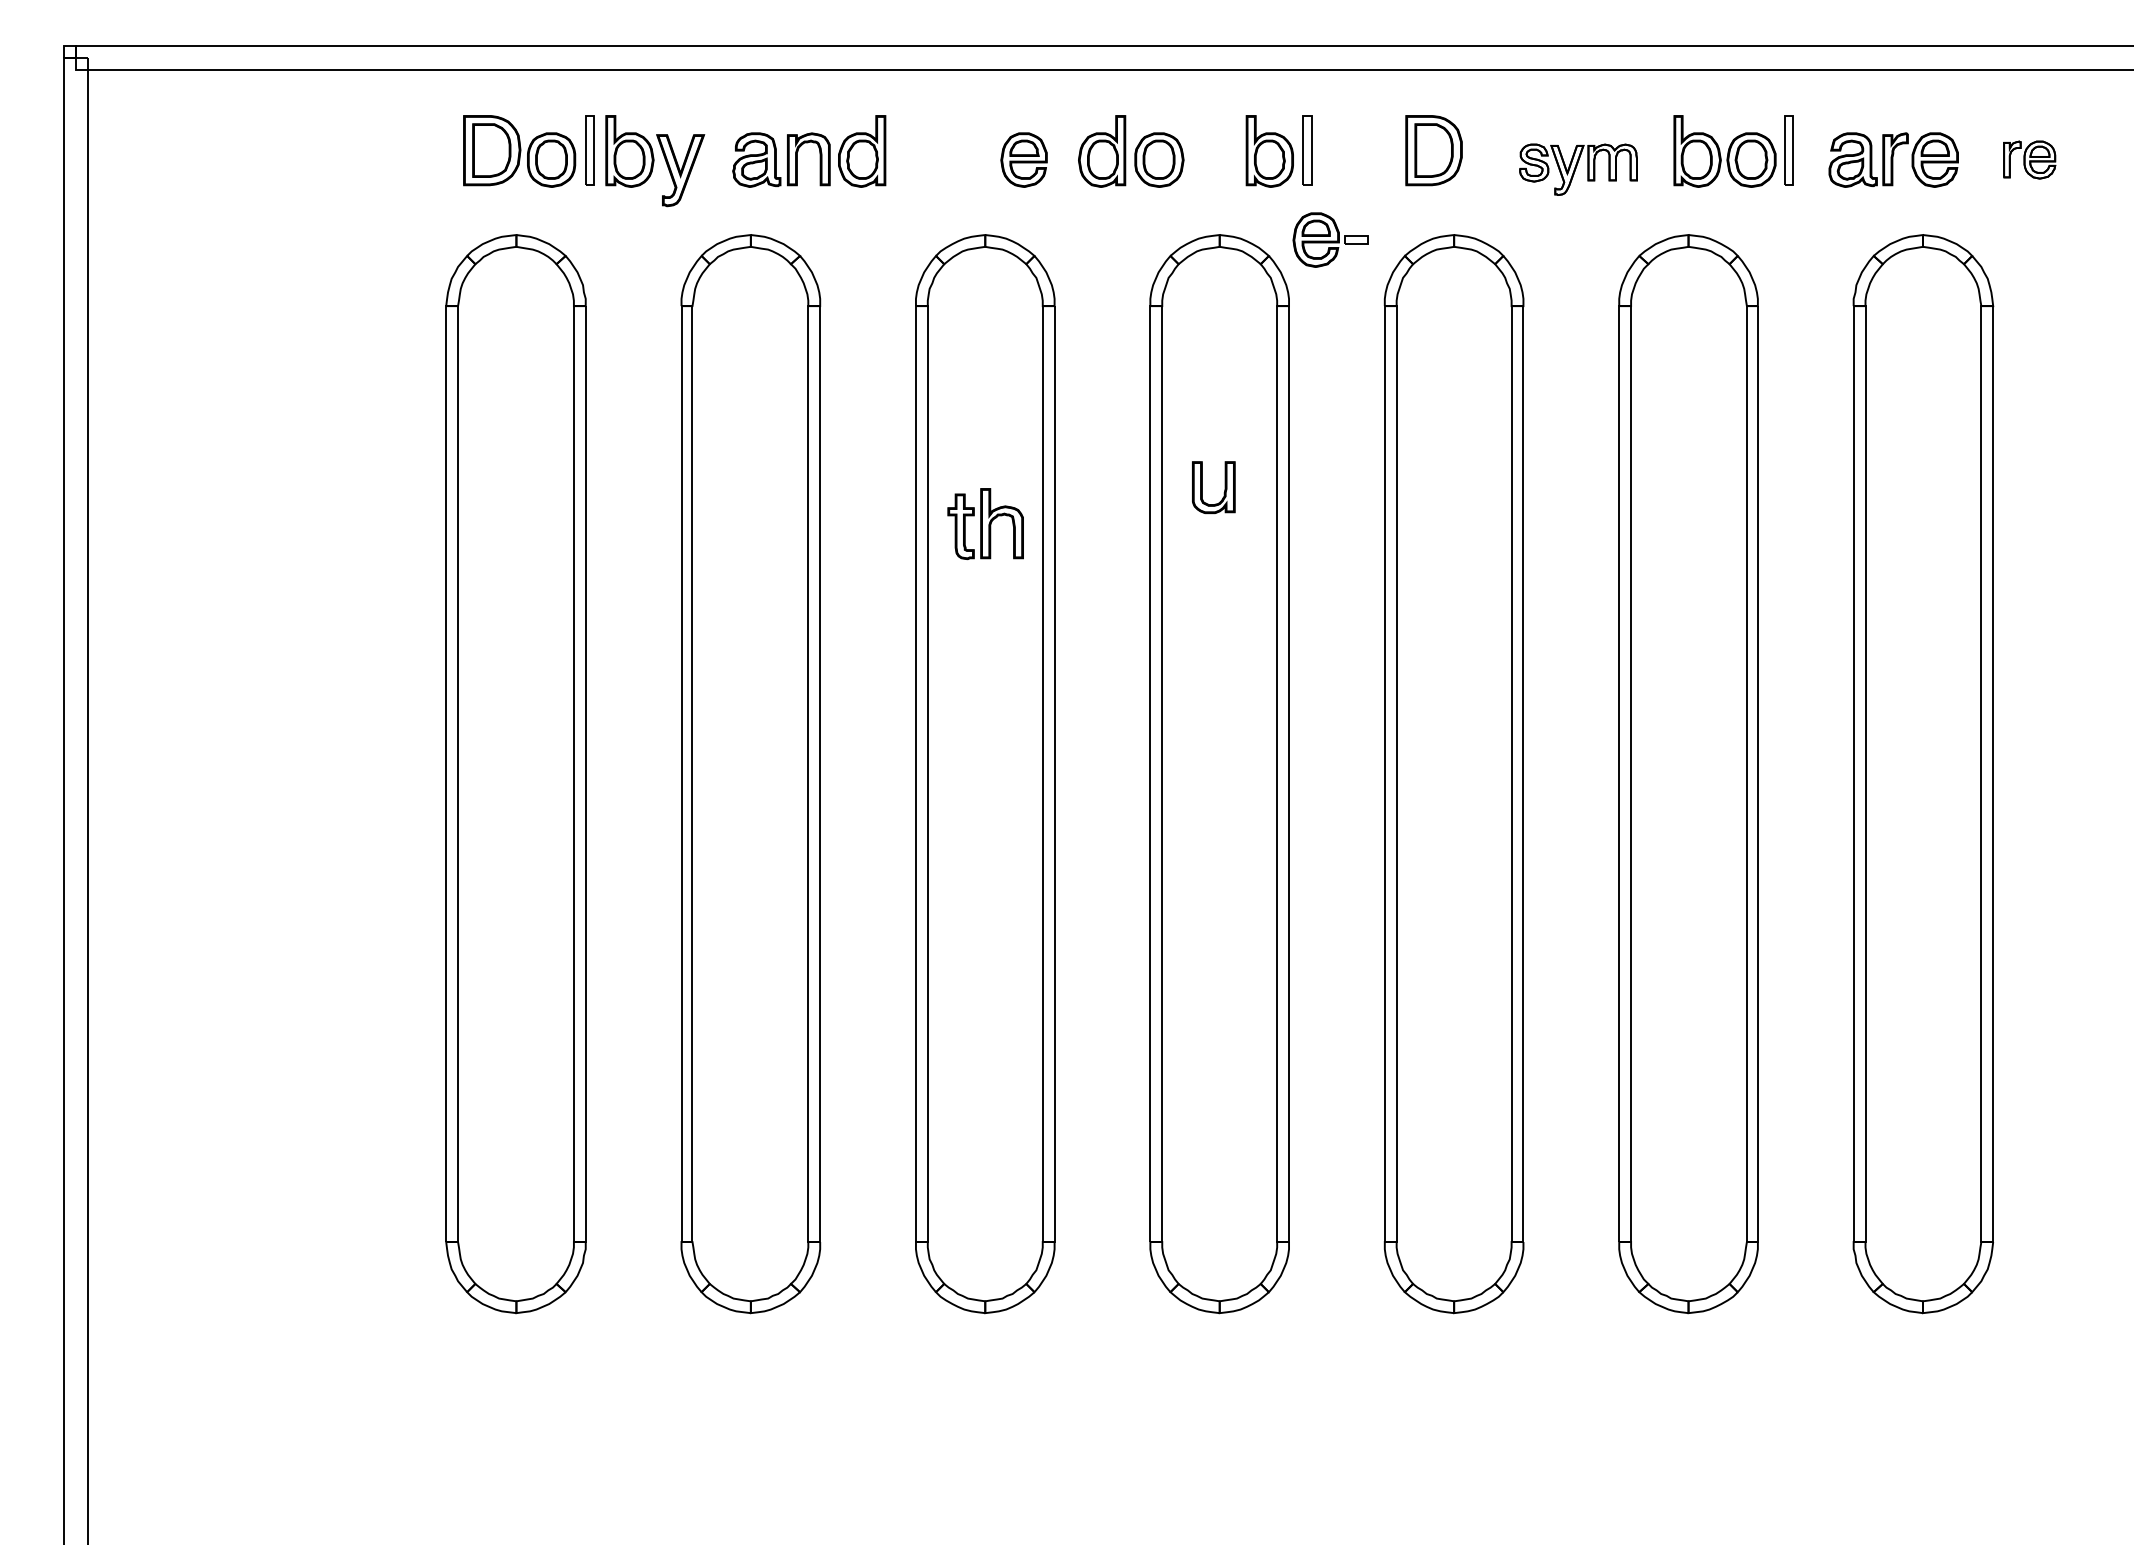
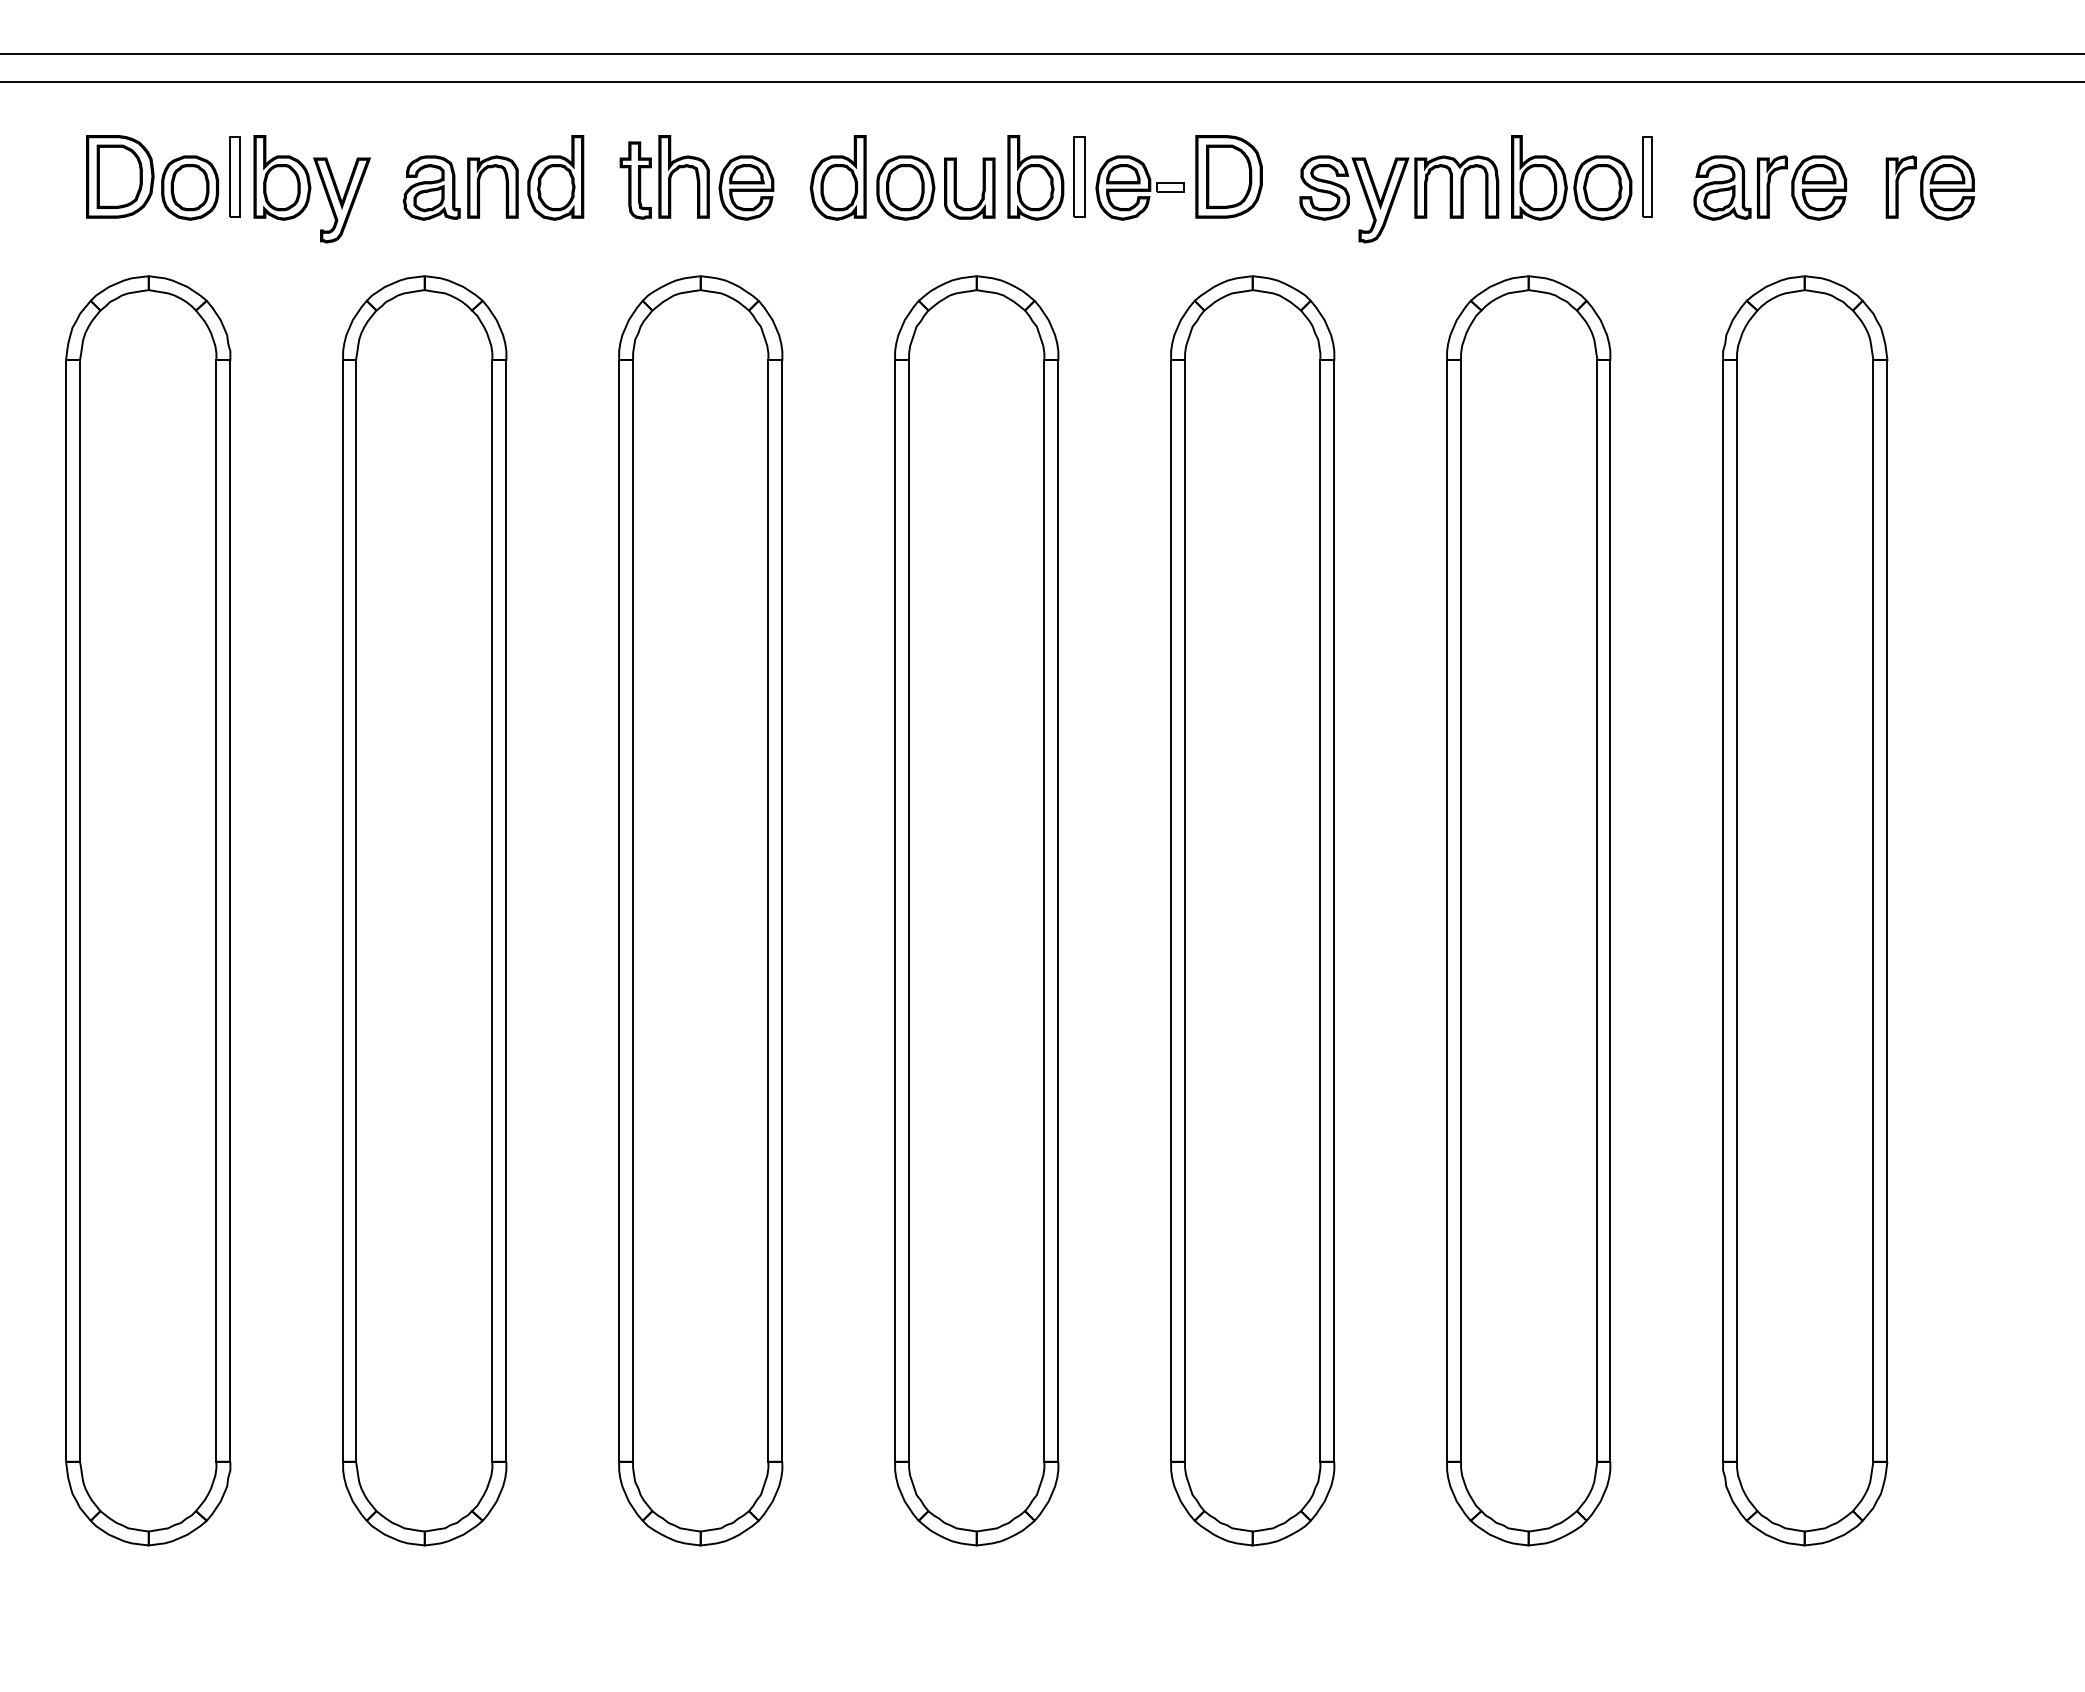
part: (2029, 159) -> (1930, 187), size x1.43
part: (1578, 169) -> (1399, 199), size x1.43
part: (1330, 239) -> (1140, 187), moved
part: (1202, 487) -> (956, 188), moved
part: (985, 523) -> (664, 176), moved

